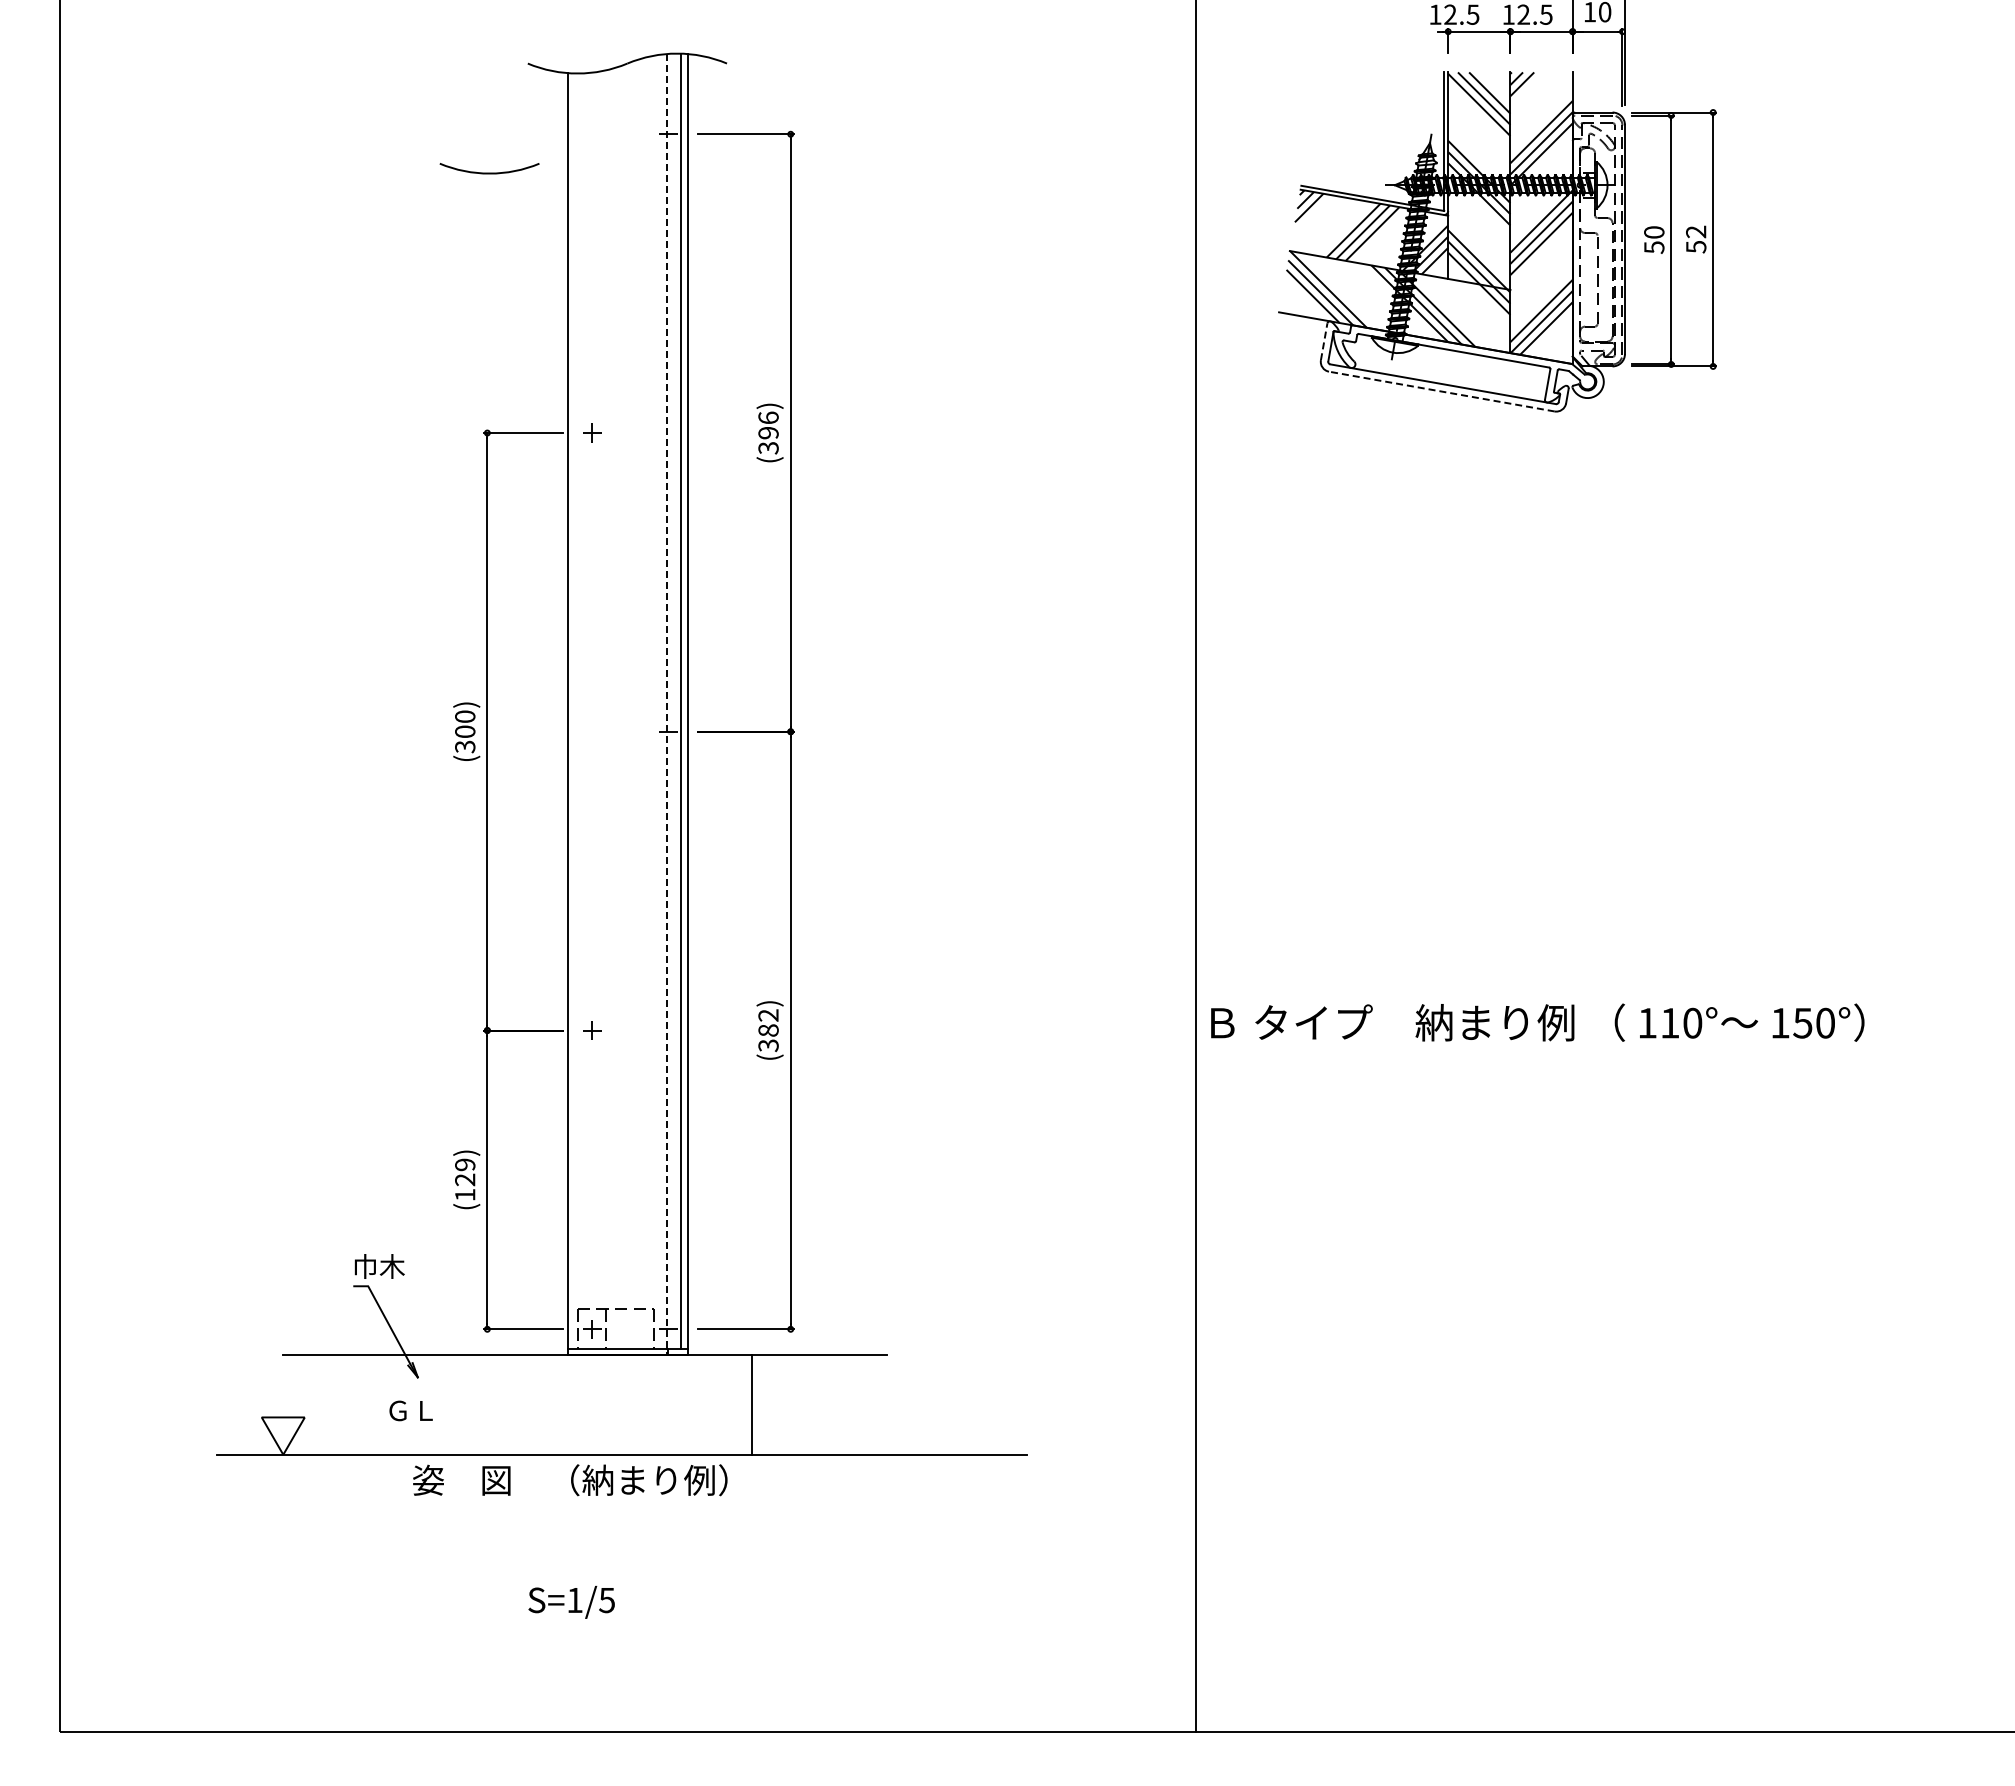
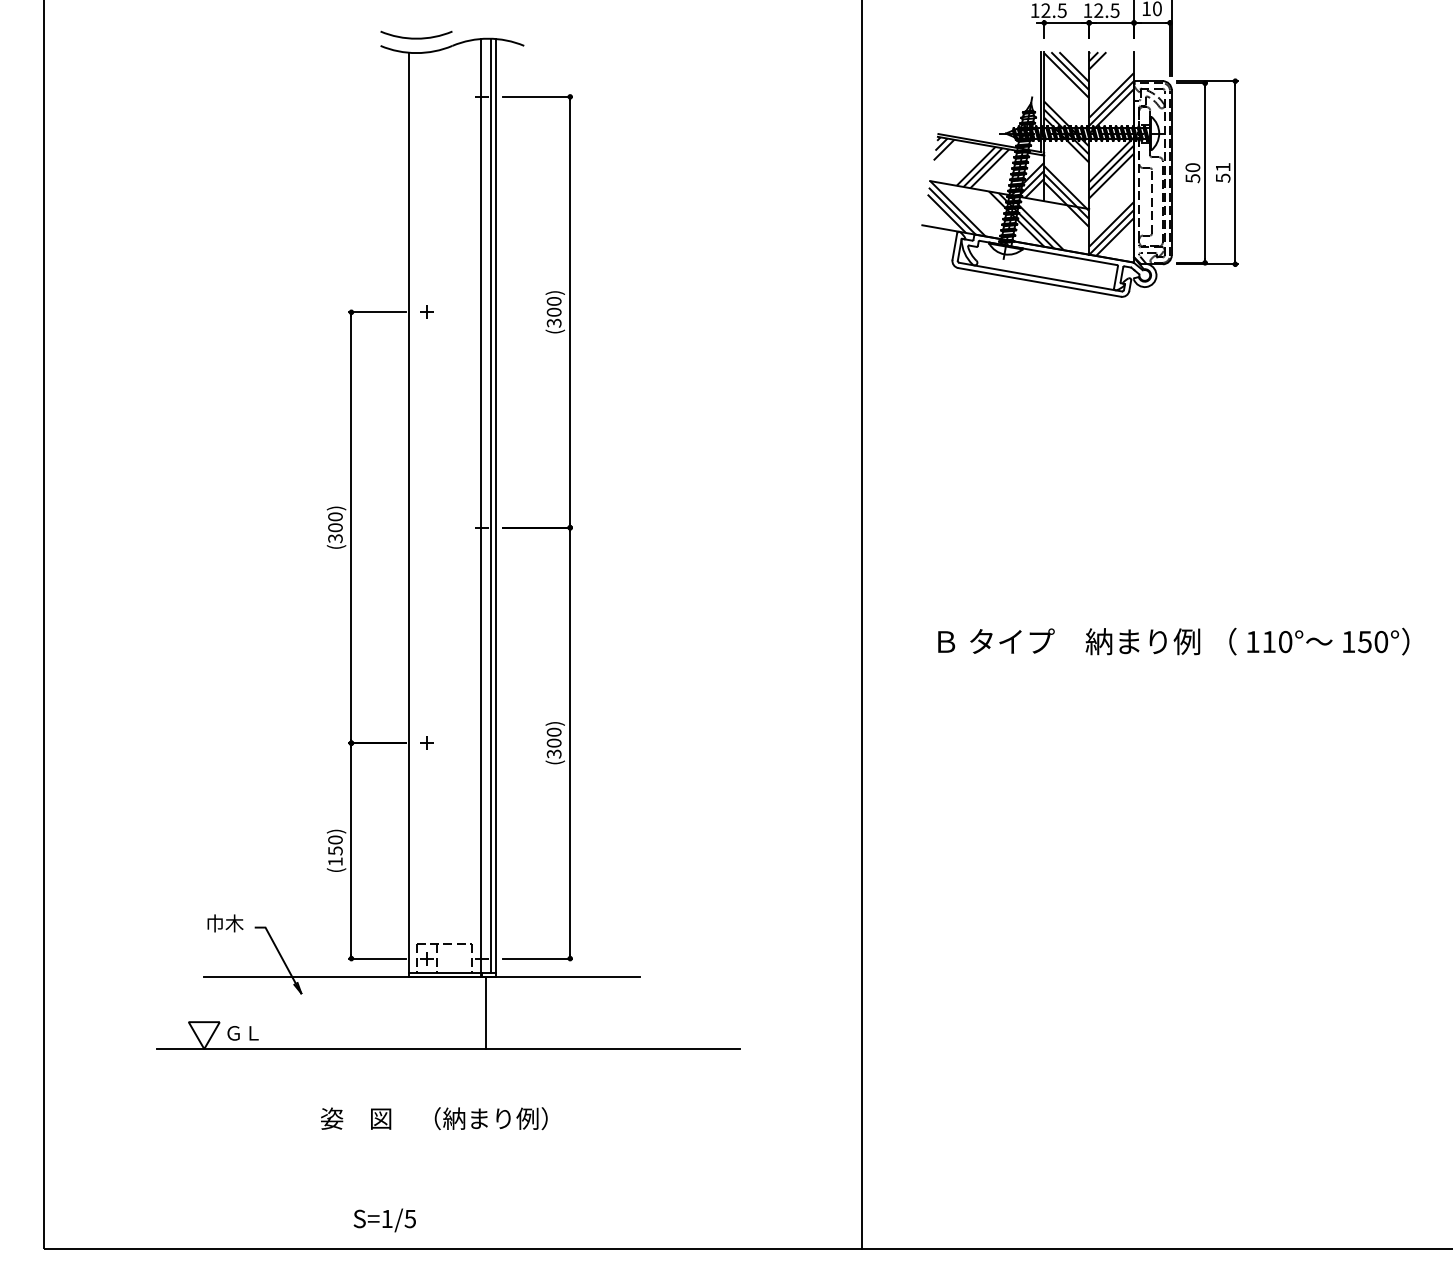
arc: (489, 172) -> (416, 37), moved
text: (1696, 231) -> (1223, 166), 52 -> 51
line: (1324, 341) -> (955, 246), dashed -> solid
line: (1441, 391) -> (1039, 282), dashed -> solid
text: (768, 425) -> (554, 306), (396) -> (300)
line: (667, 704) -> (481, 508), dashed -> solid
text: (768, 1022) -> (554, 737), (382) -> (300)
text: (1537, 1022) -> (1173, 641), moved
text: (465, 1172) -> (335, 845), (129) -> (150)
text: (379, 1266) -> (225, 923), moved
line: (752, 1404) -> (486, 1012), moved
text: (410, 1410) -> (242, 1033), moved
text: (570, 1480) -> (434, 1118), moved
text: (571, 1602) -> (384, 1220), moved

